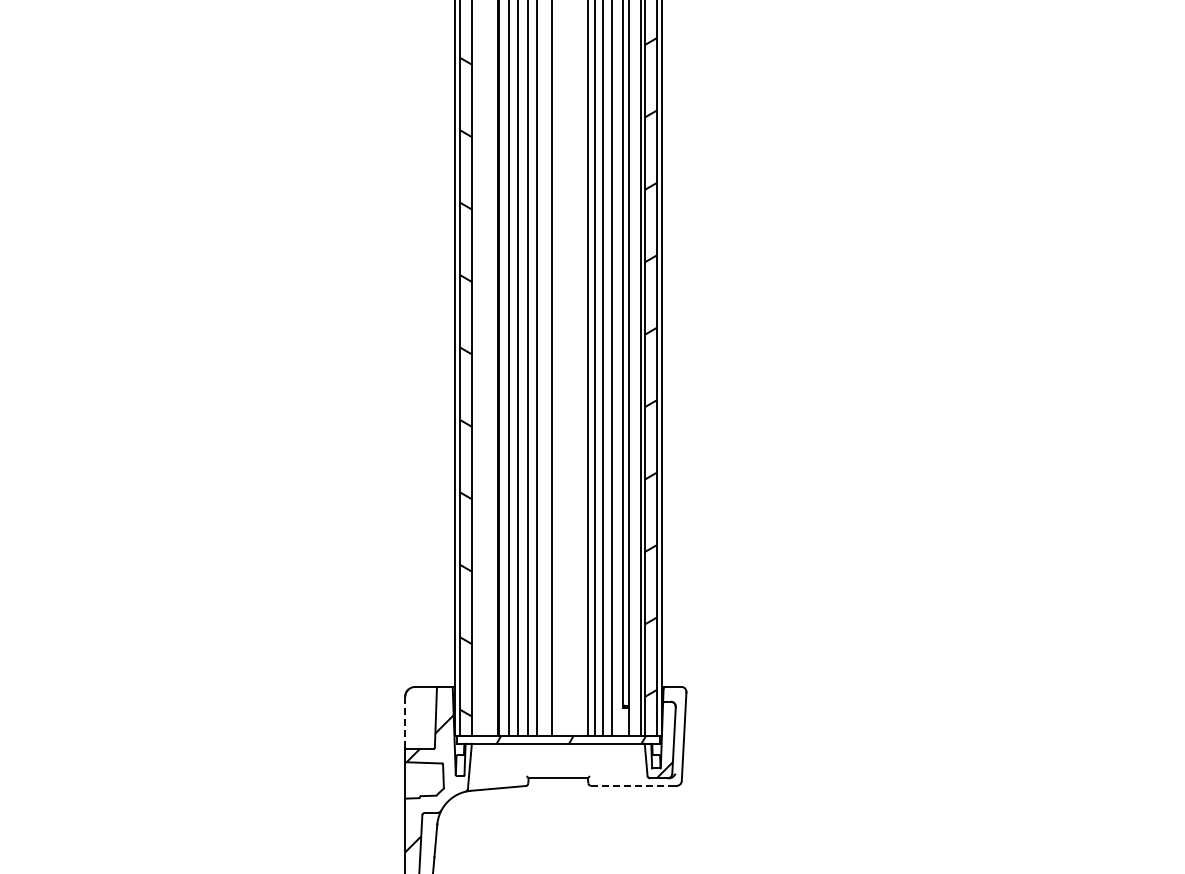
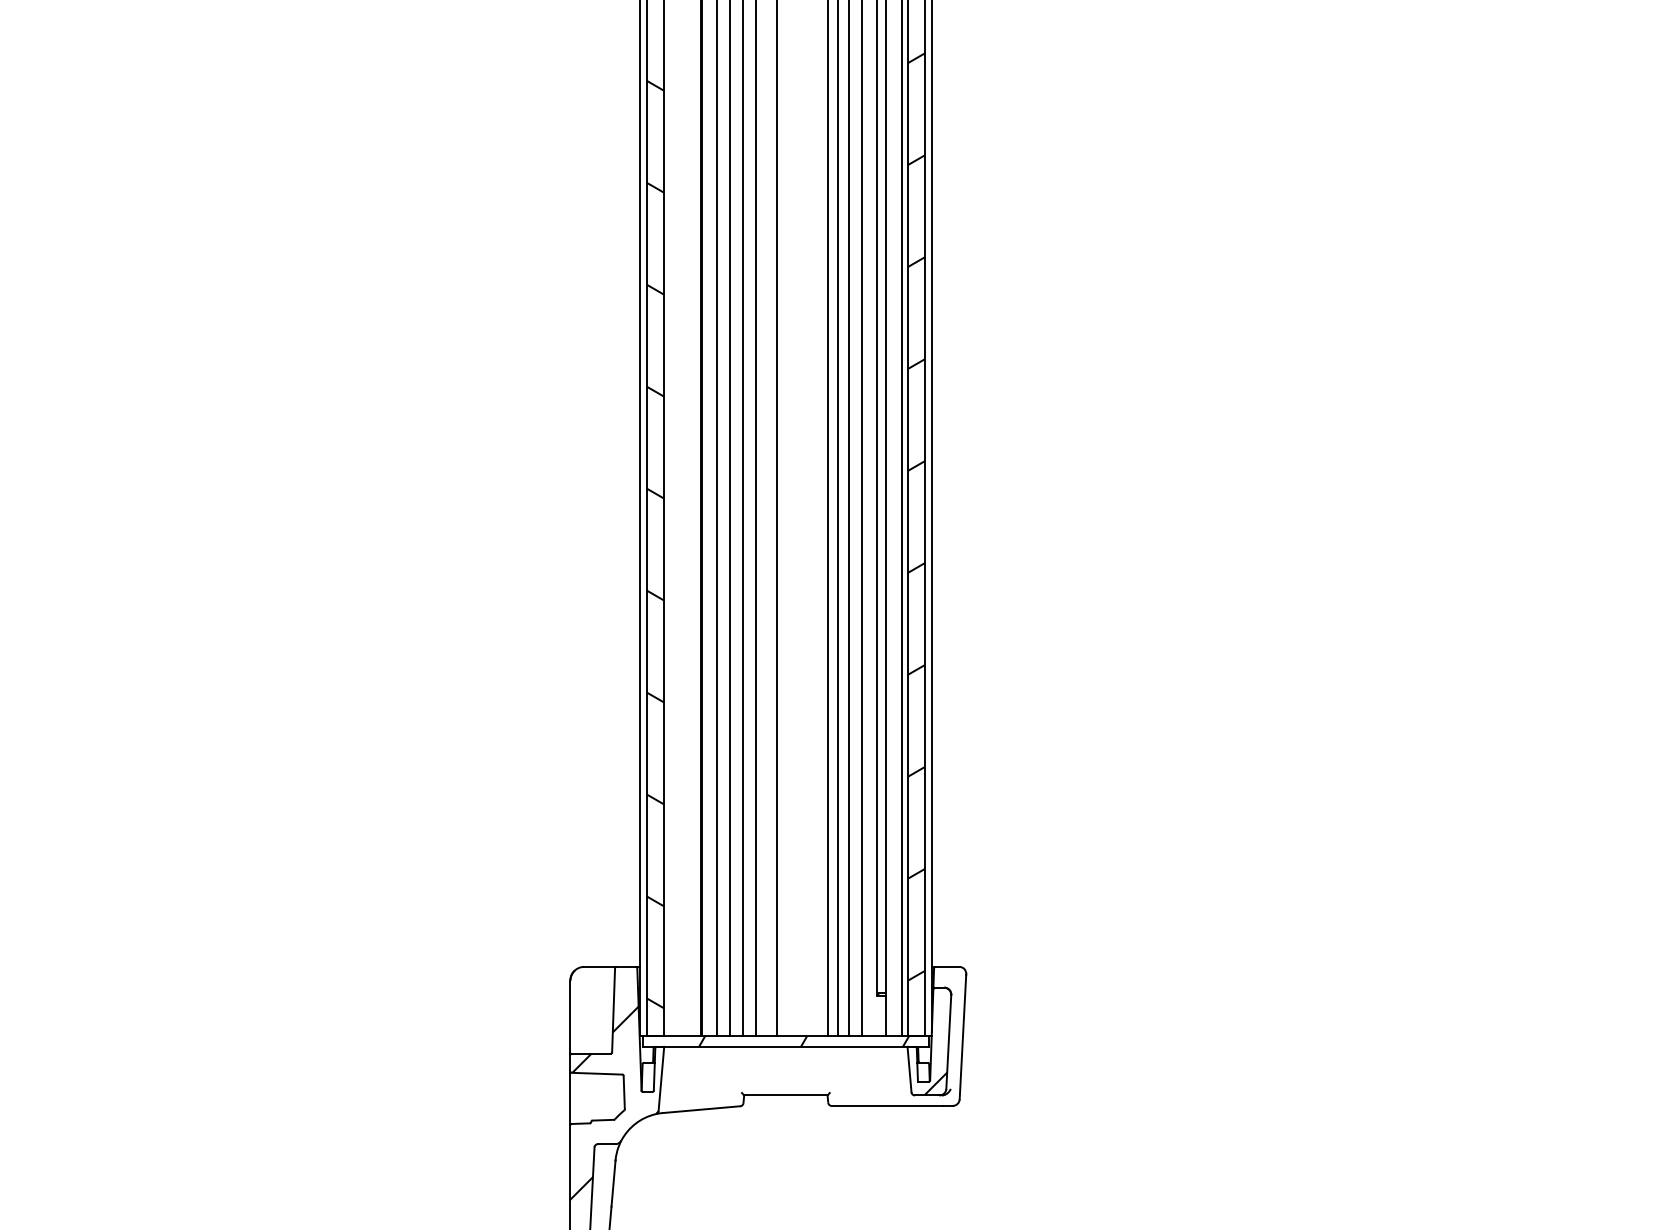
line: (405, 722) -> (570, 1016), dashed -> solid
line: (630, 785) -> (887, 1105), dashed -> solid

